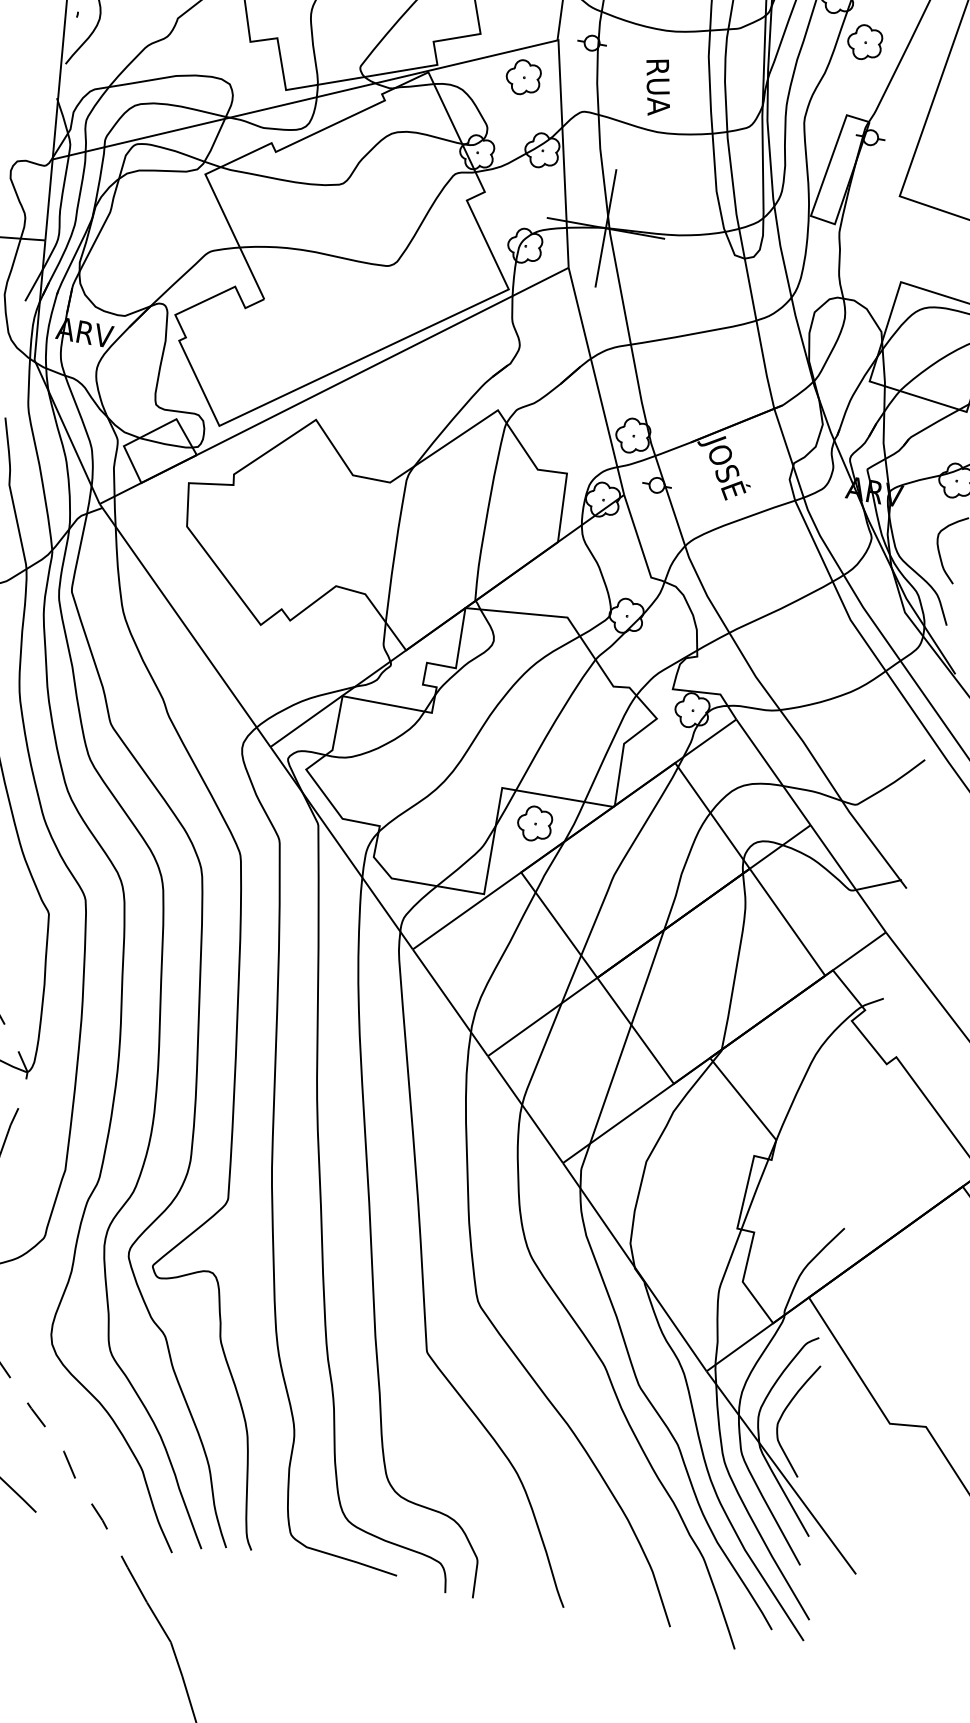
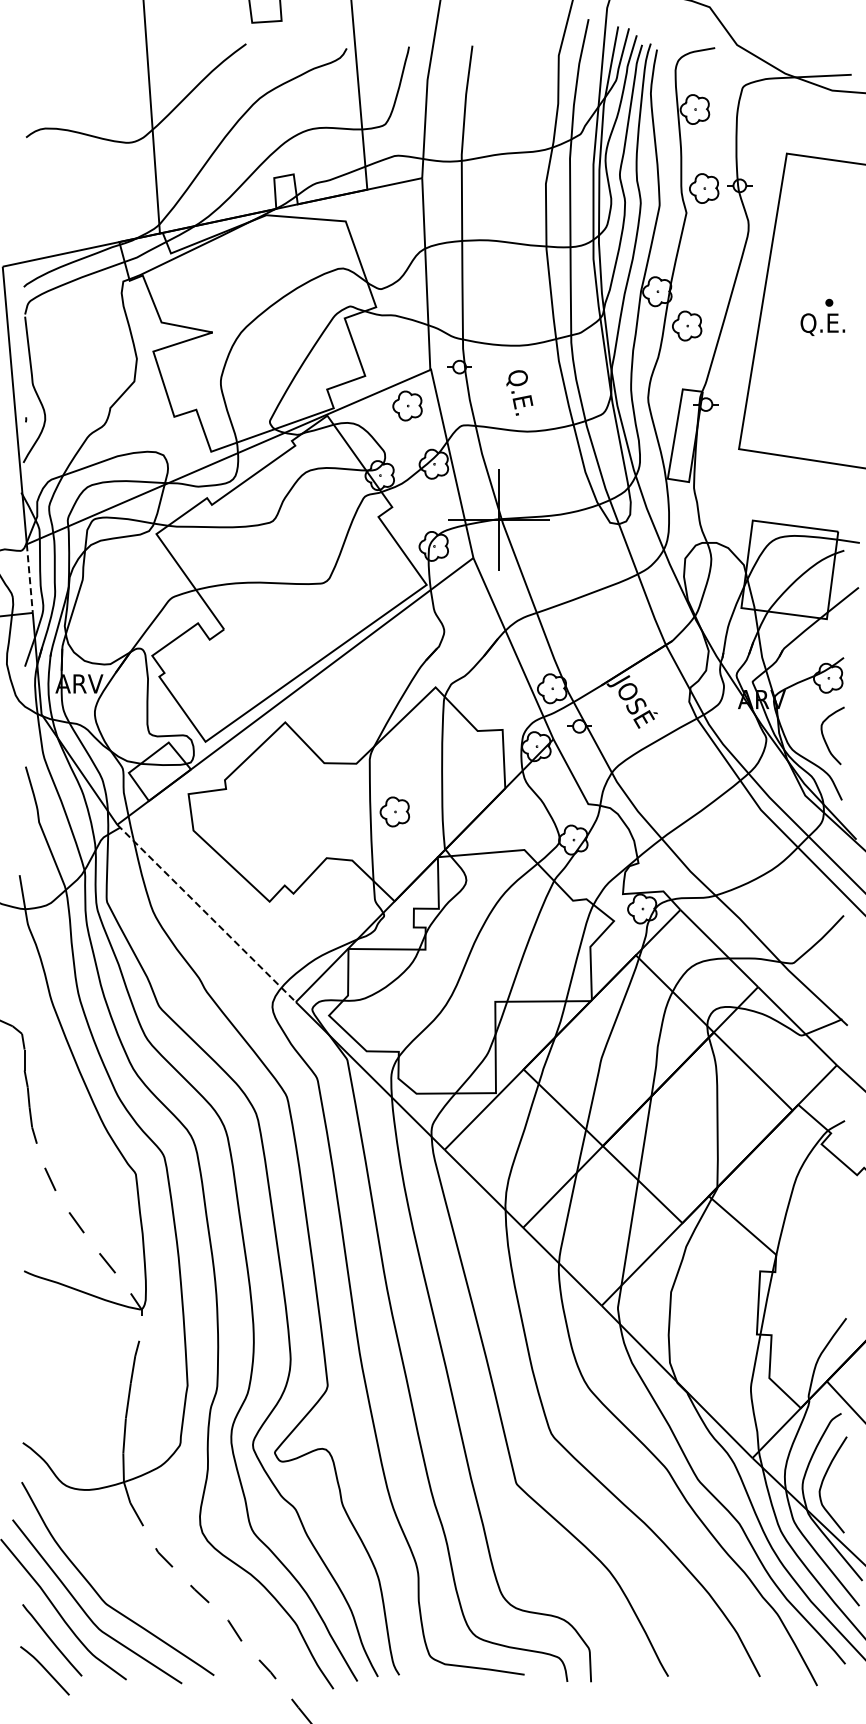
text: (656, 87) -> (519, 394), RUA -> Q.E.
line: (48, 200) -> (29, 579), solid -> dashed
line: (184, 625) -> (206, 913), solid -> dashed
part: (534, 823) -> (394, 811), moved

